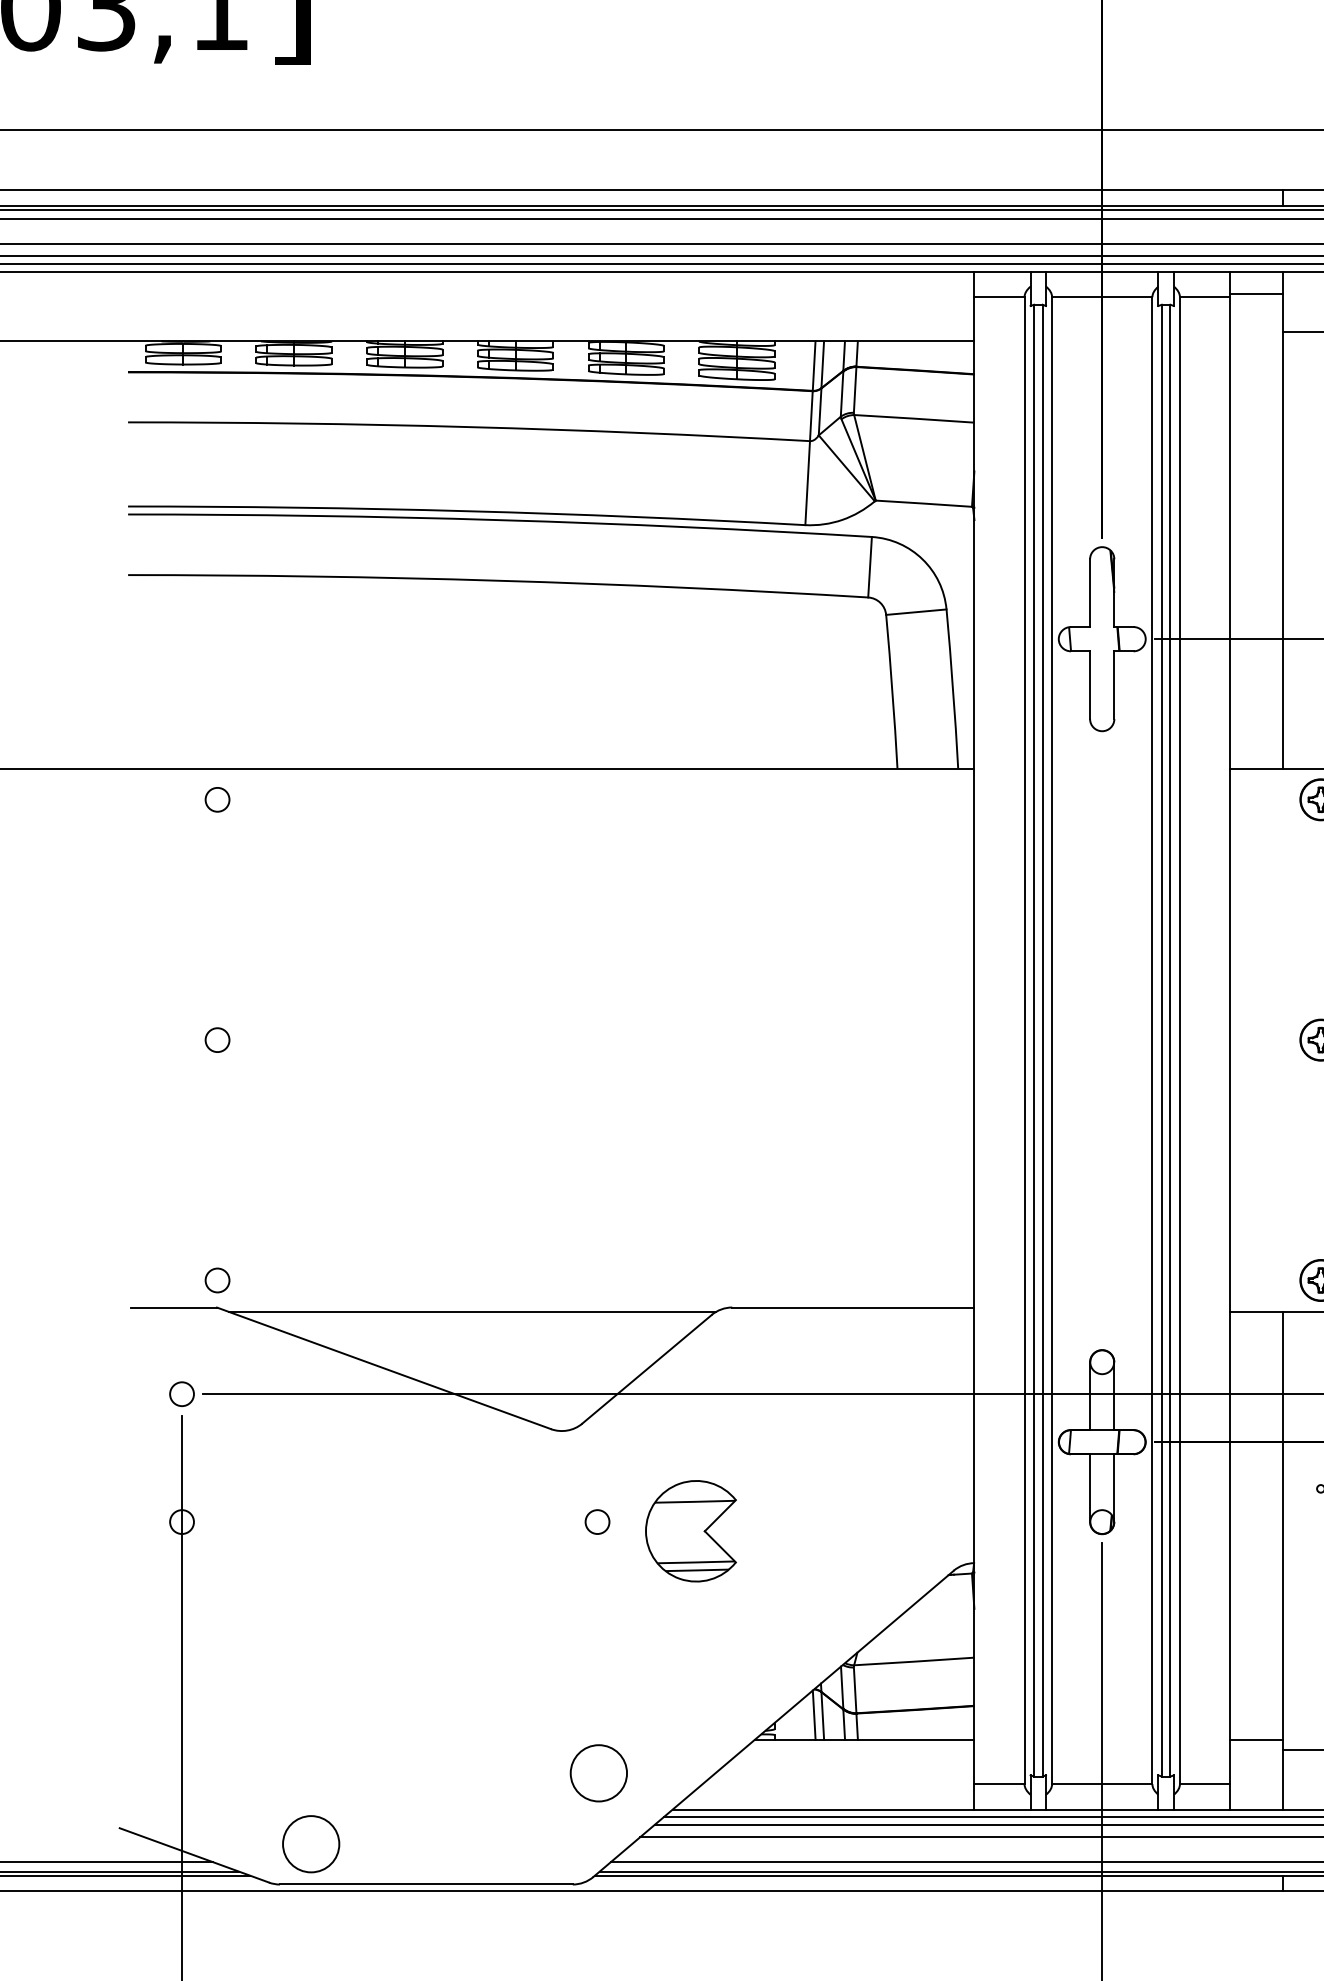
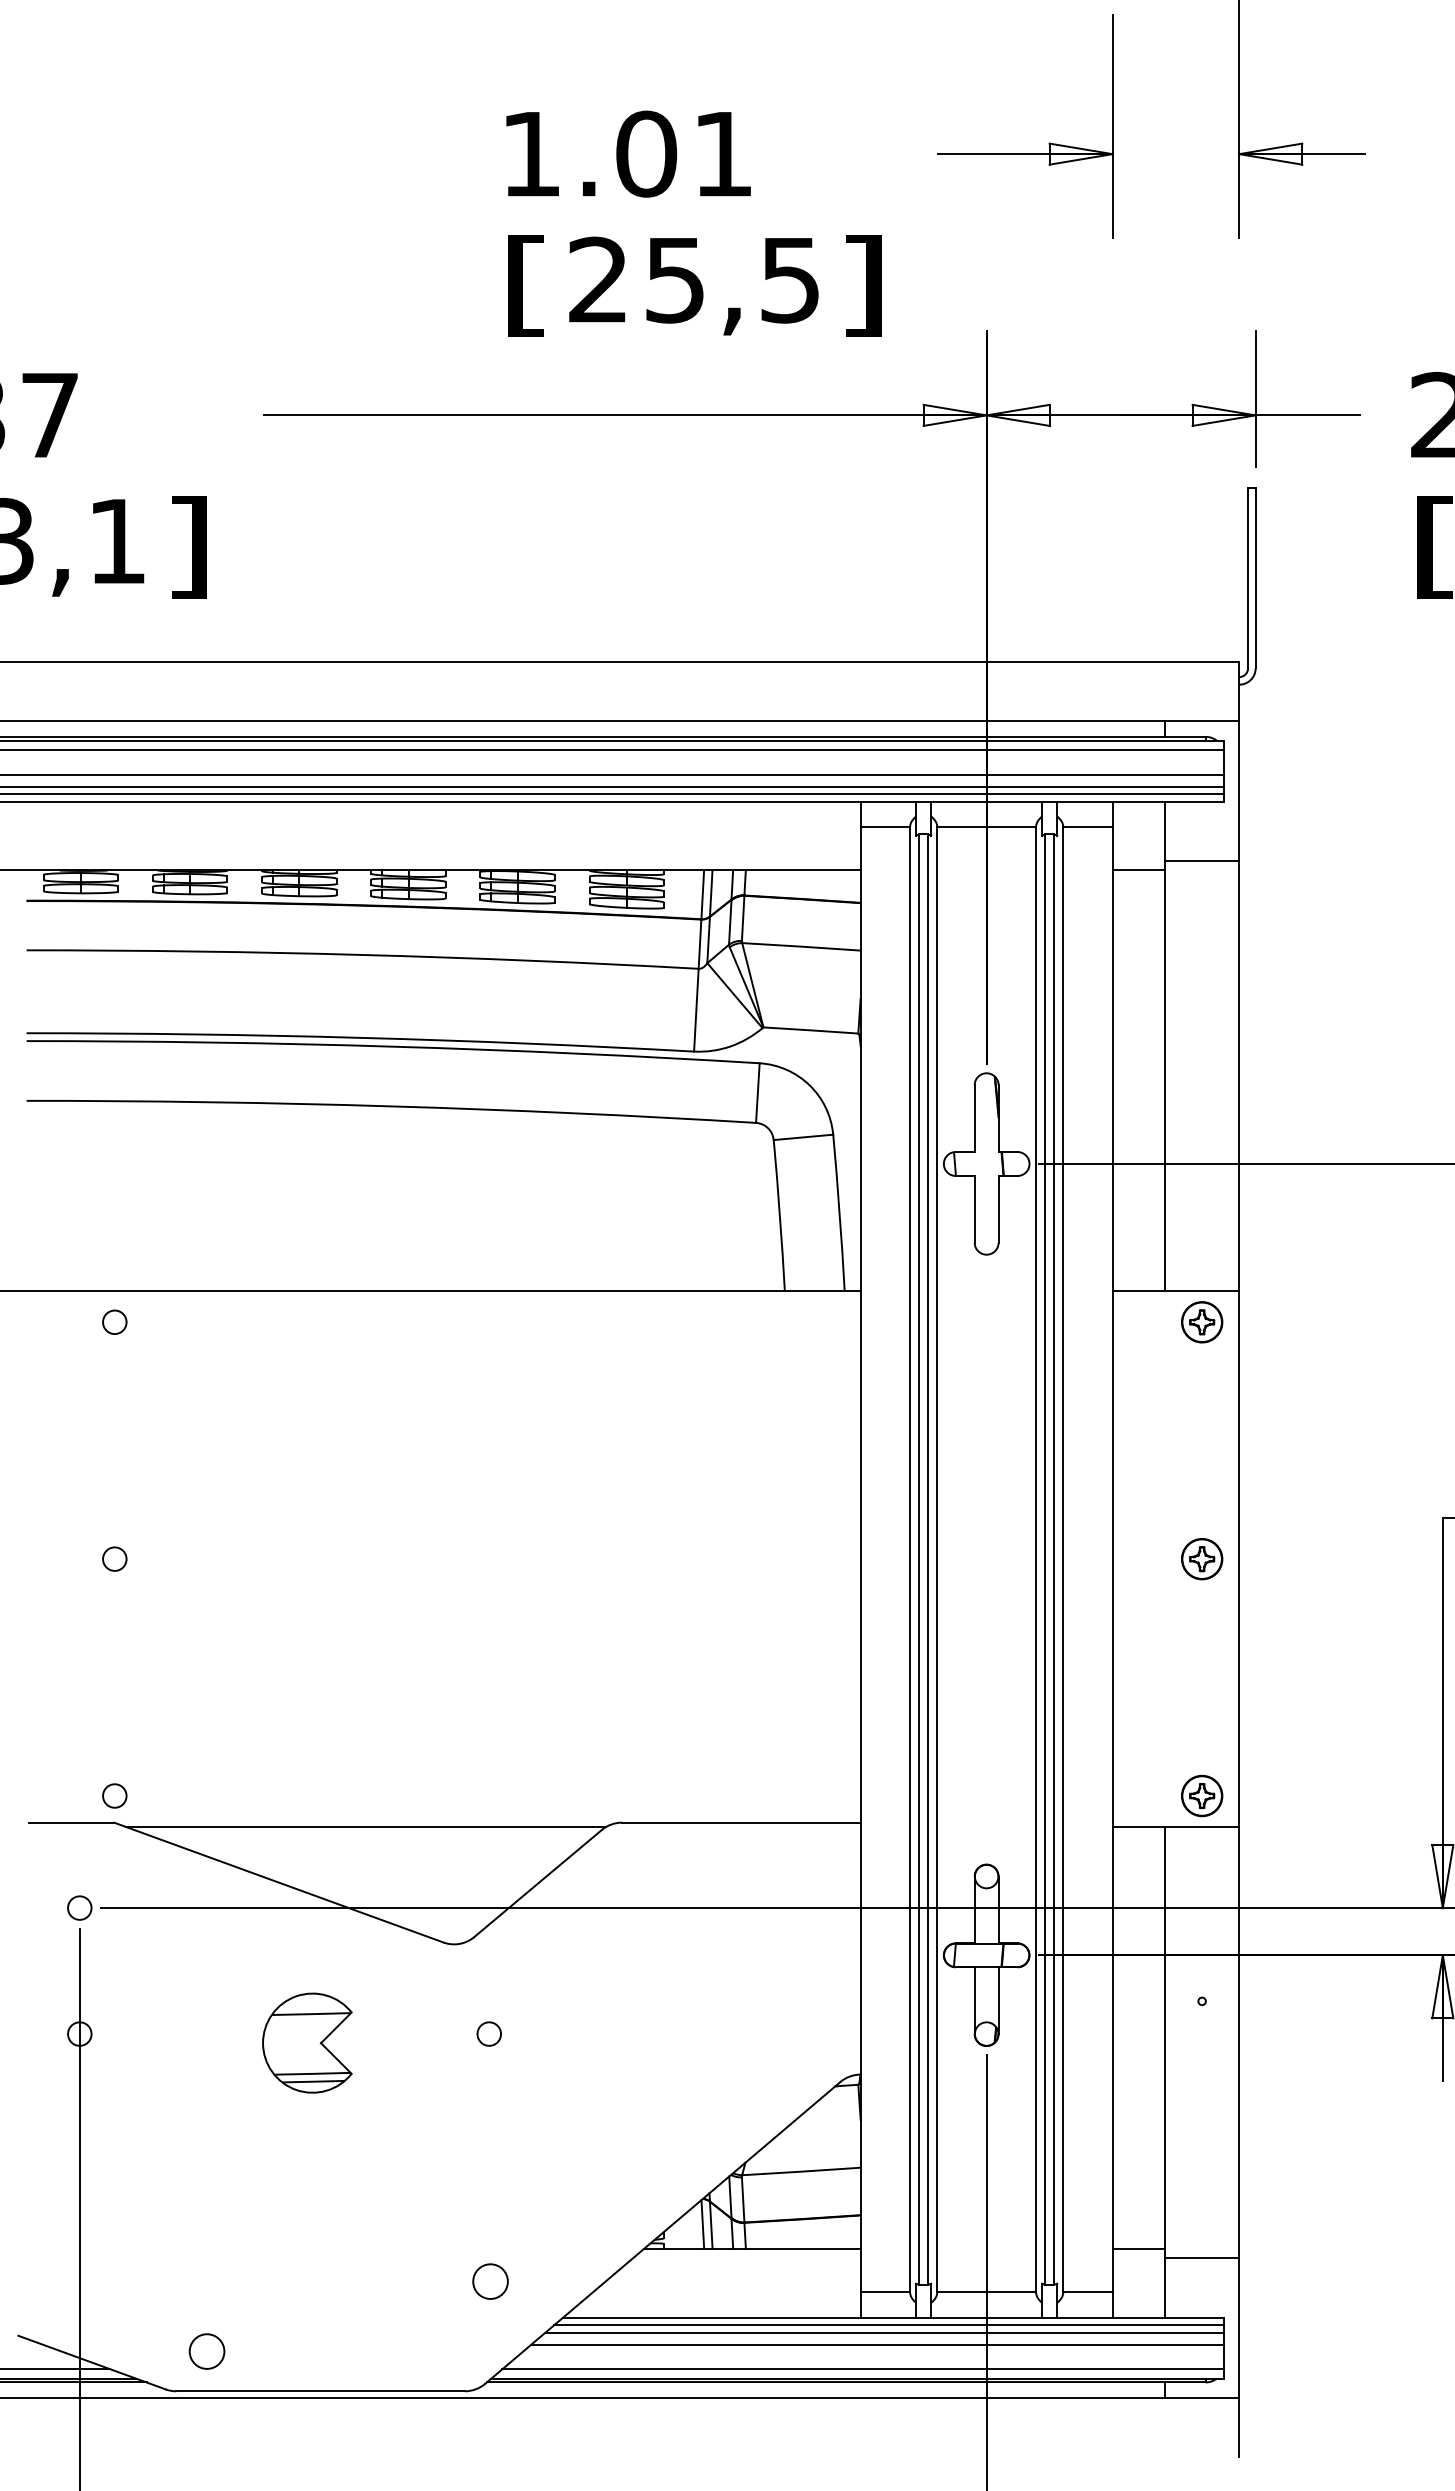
line: (1256, 293) -> (1138, 870), moved
part: (691, 1530) -> (307, 2042), moved
circle: (598, 1773) -> (490, 2281), size x0.62
circle: (310, 1844) -> (206, 2351), size x0.62

